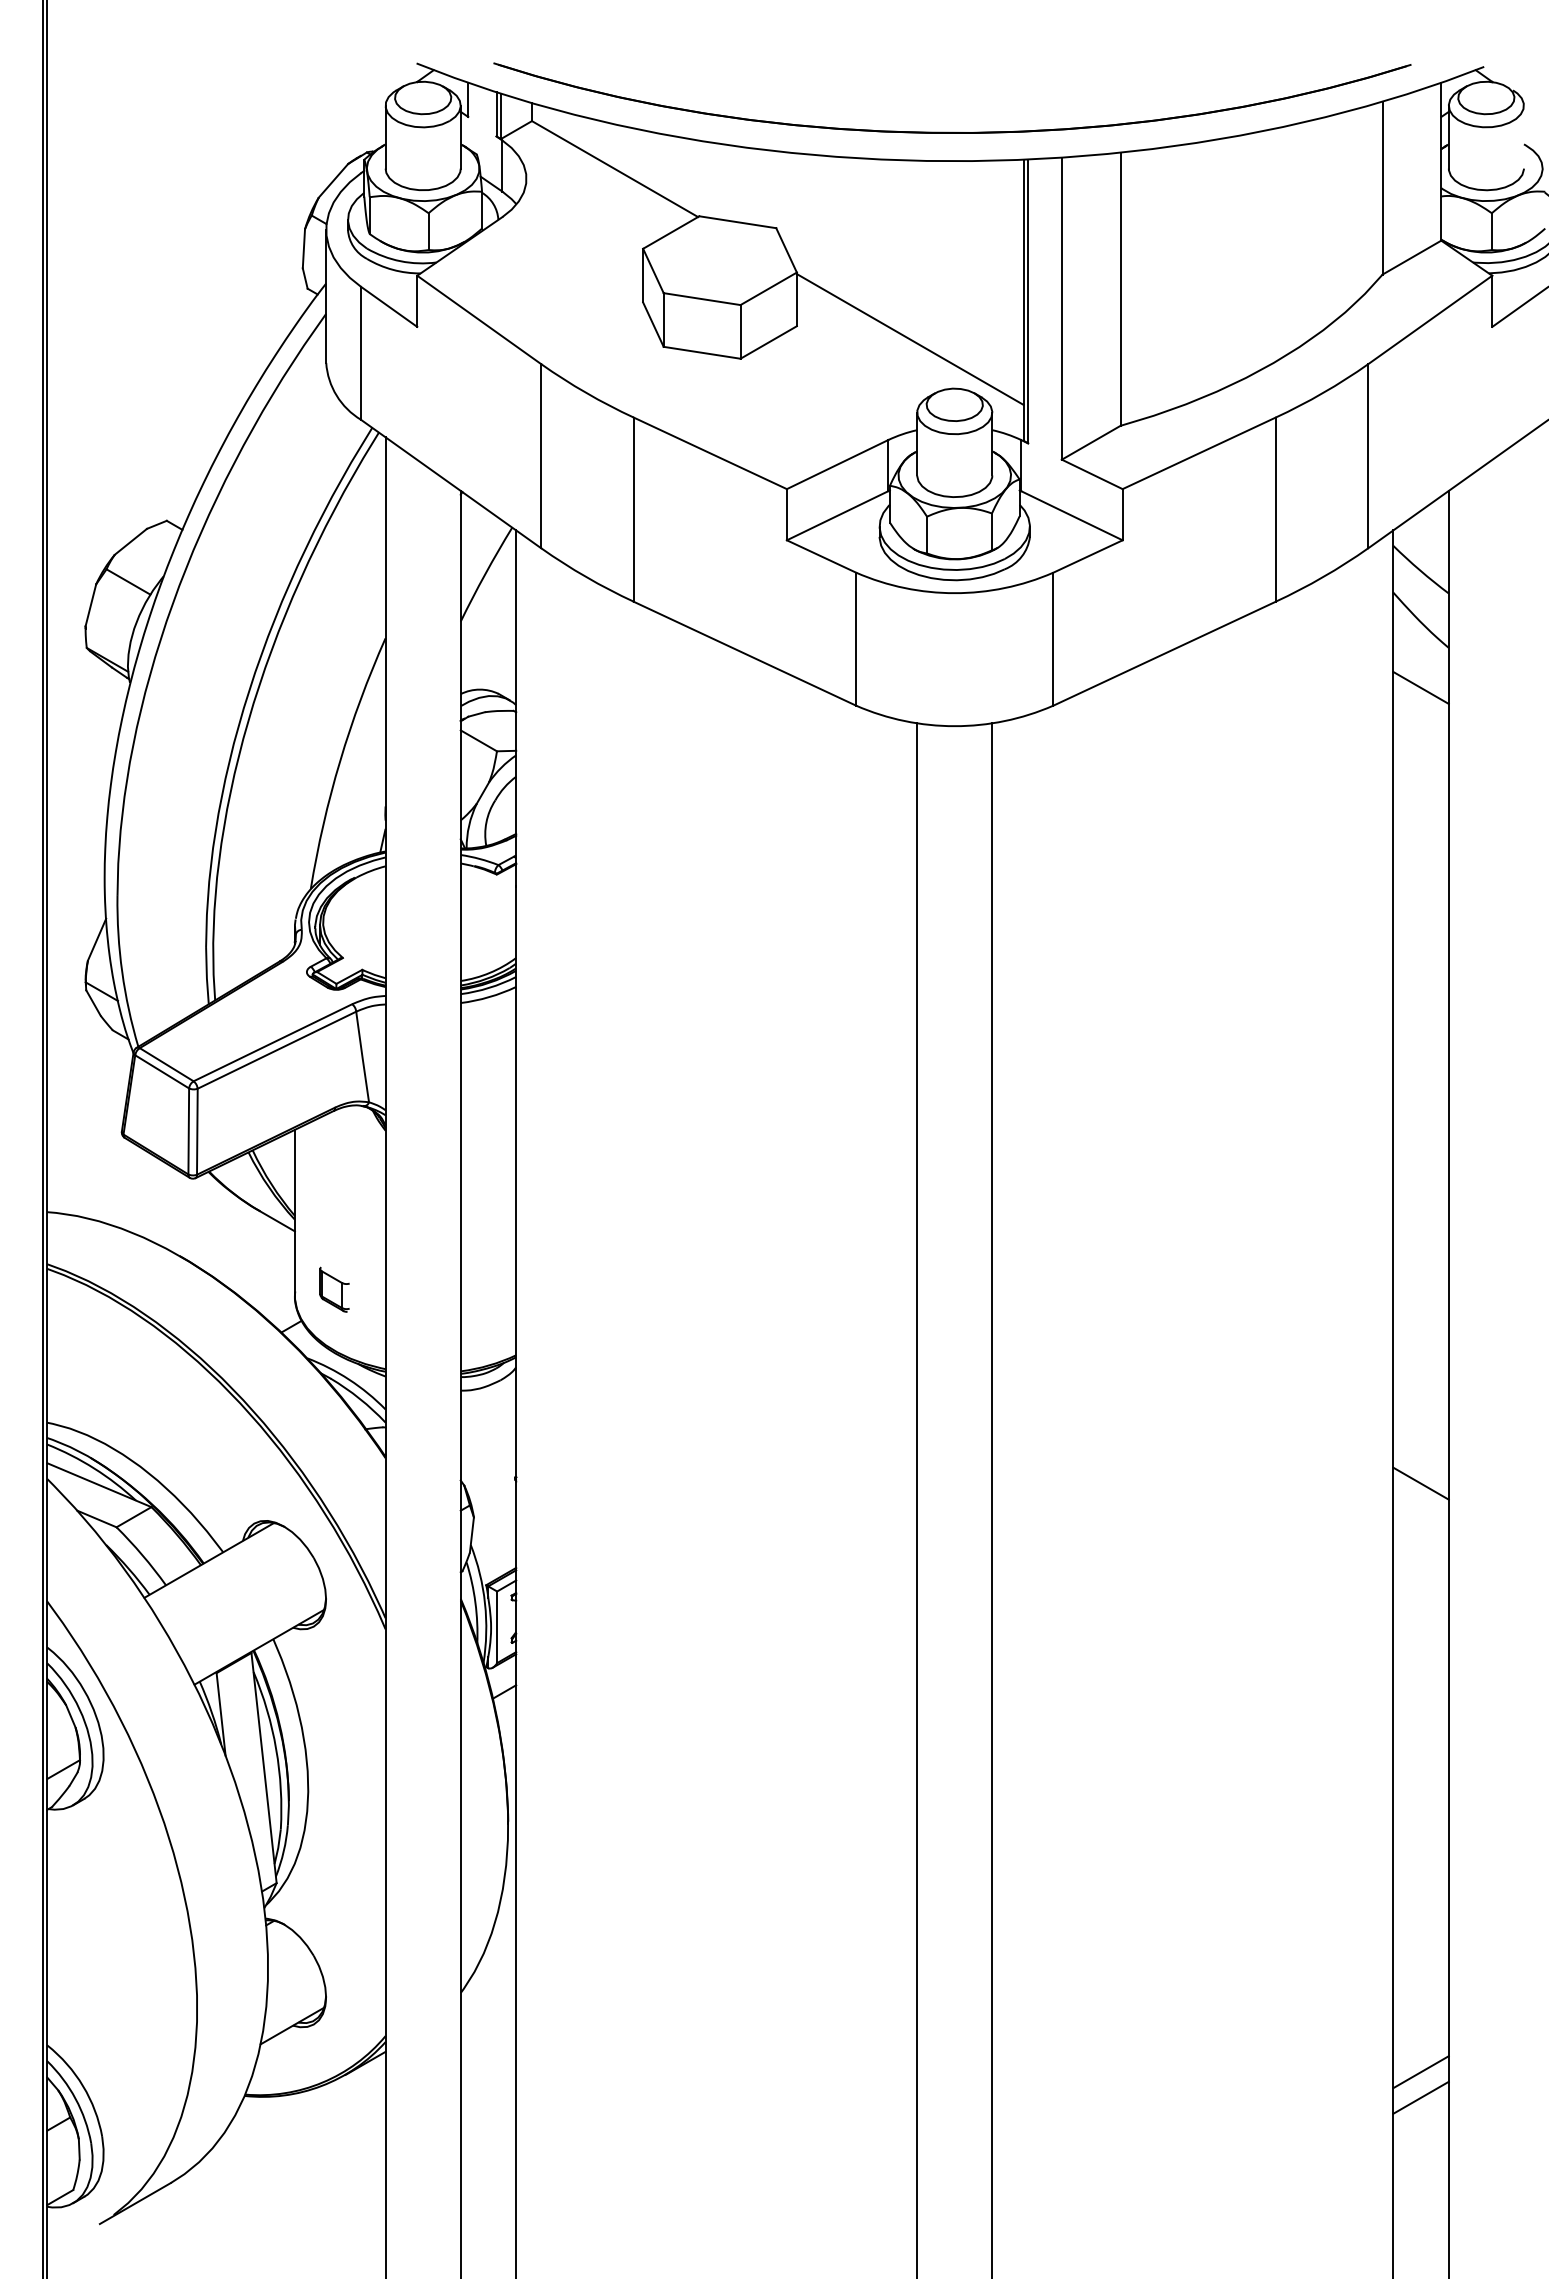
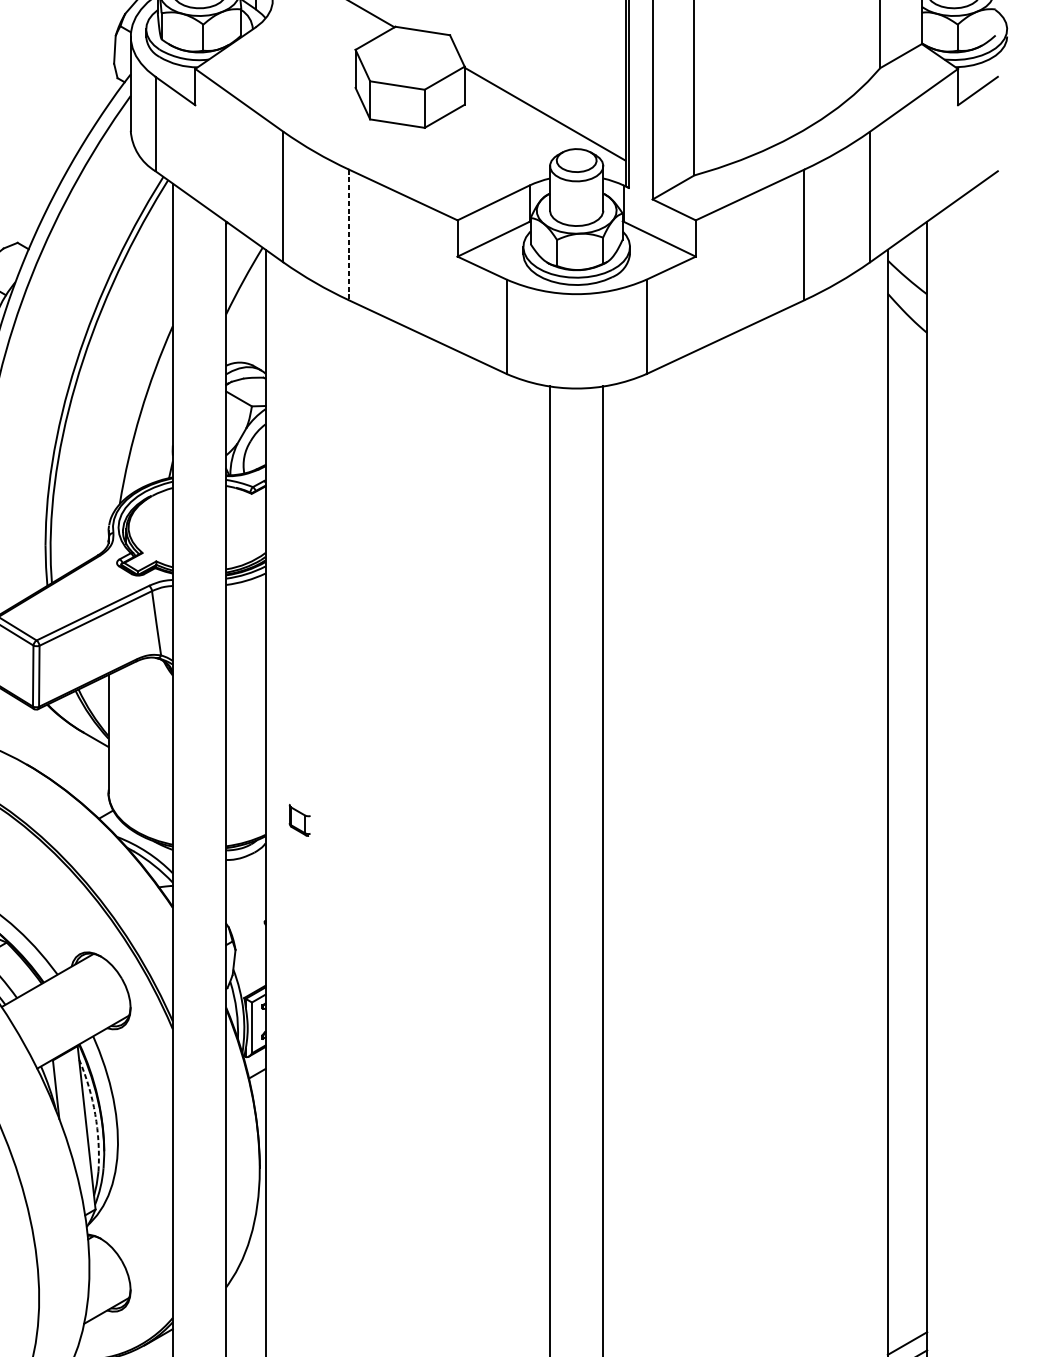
line: (633, 510) -> (348, 235), solid -> dashed
line: (1420, 687) -> (907, 361), removed
part: (334, 1289) -> (299, 820), moved
line: (1420, 1483) -> (907, 925), removed
arc: (276, 1749) -> (95, 1114), solid -> dashed

